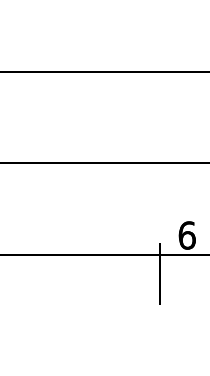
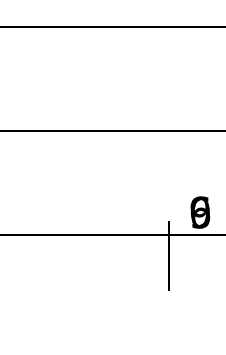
text: (186, 235) -> (199, 212), 6 -> 9

